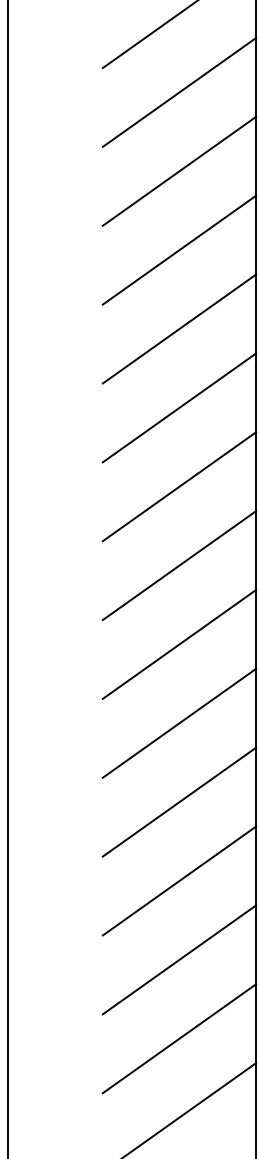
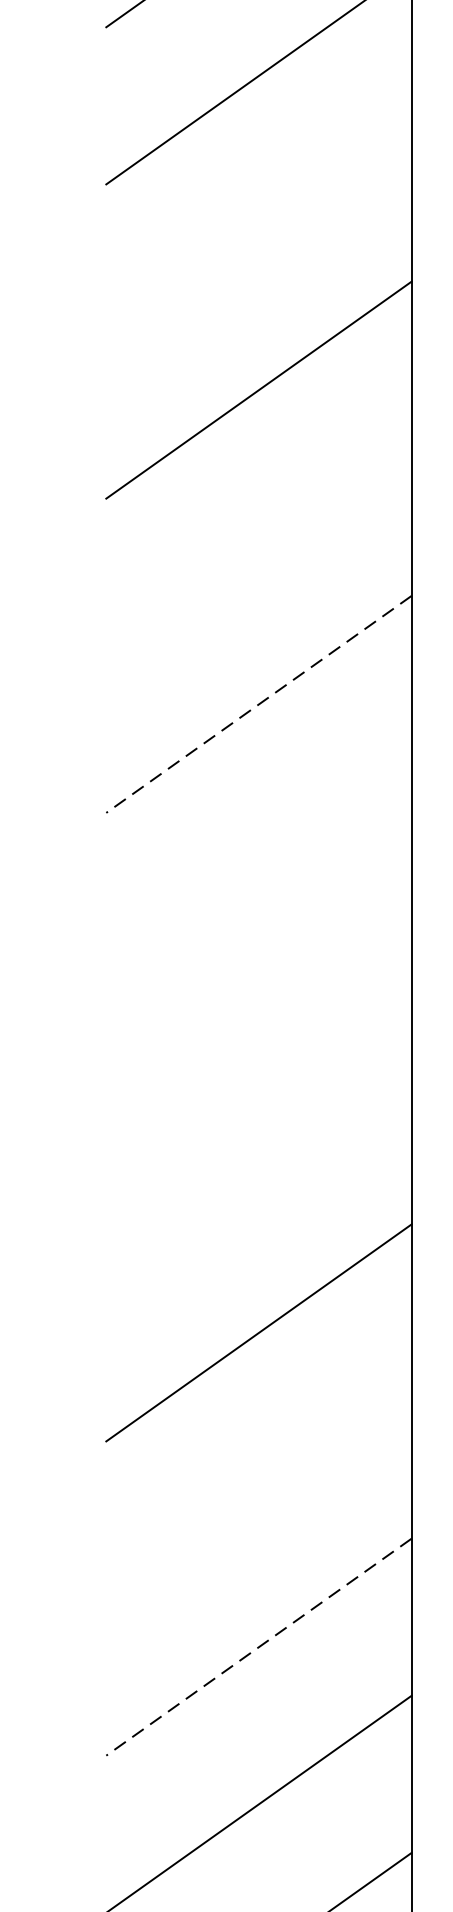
line: (179, 170) -> (258, 231), removed
line: (179, 328) -> (258, 546), removed
line: (179, 408) -> (258, 705), solid -> dashed
line: (179, 486) -> (258, 861), removed
line: (179, 565) -> (258, 1018), removed
line: (179, 643) -> (258, 1173), removed
line: (179, 801) -> (258, 1488), removed
line: (179, 881) -> (258, 1648), solid -> dashed

